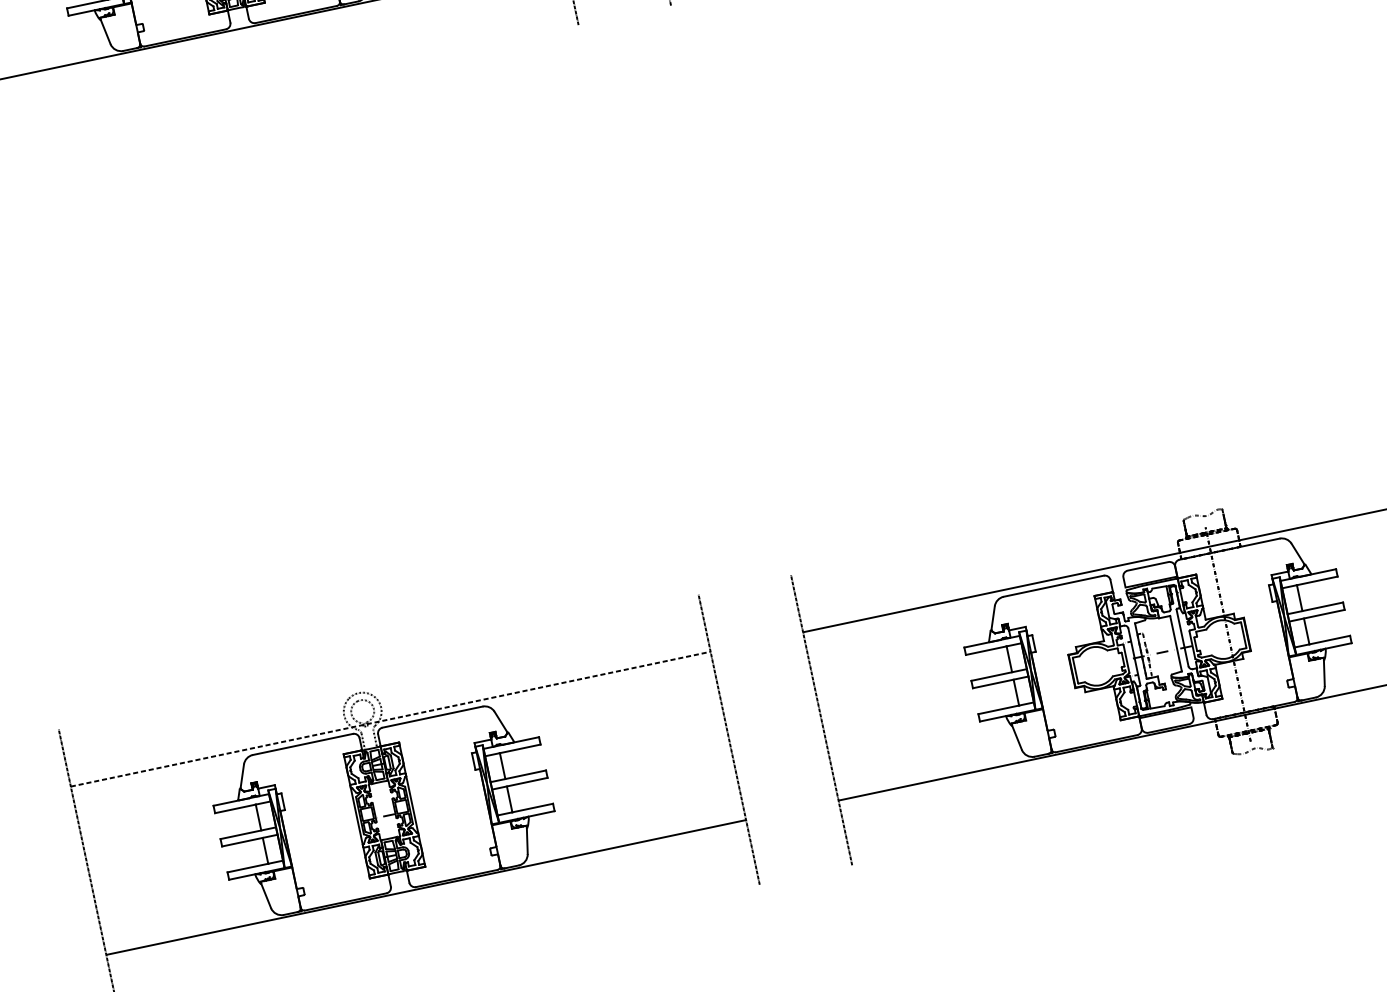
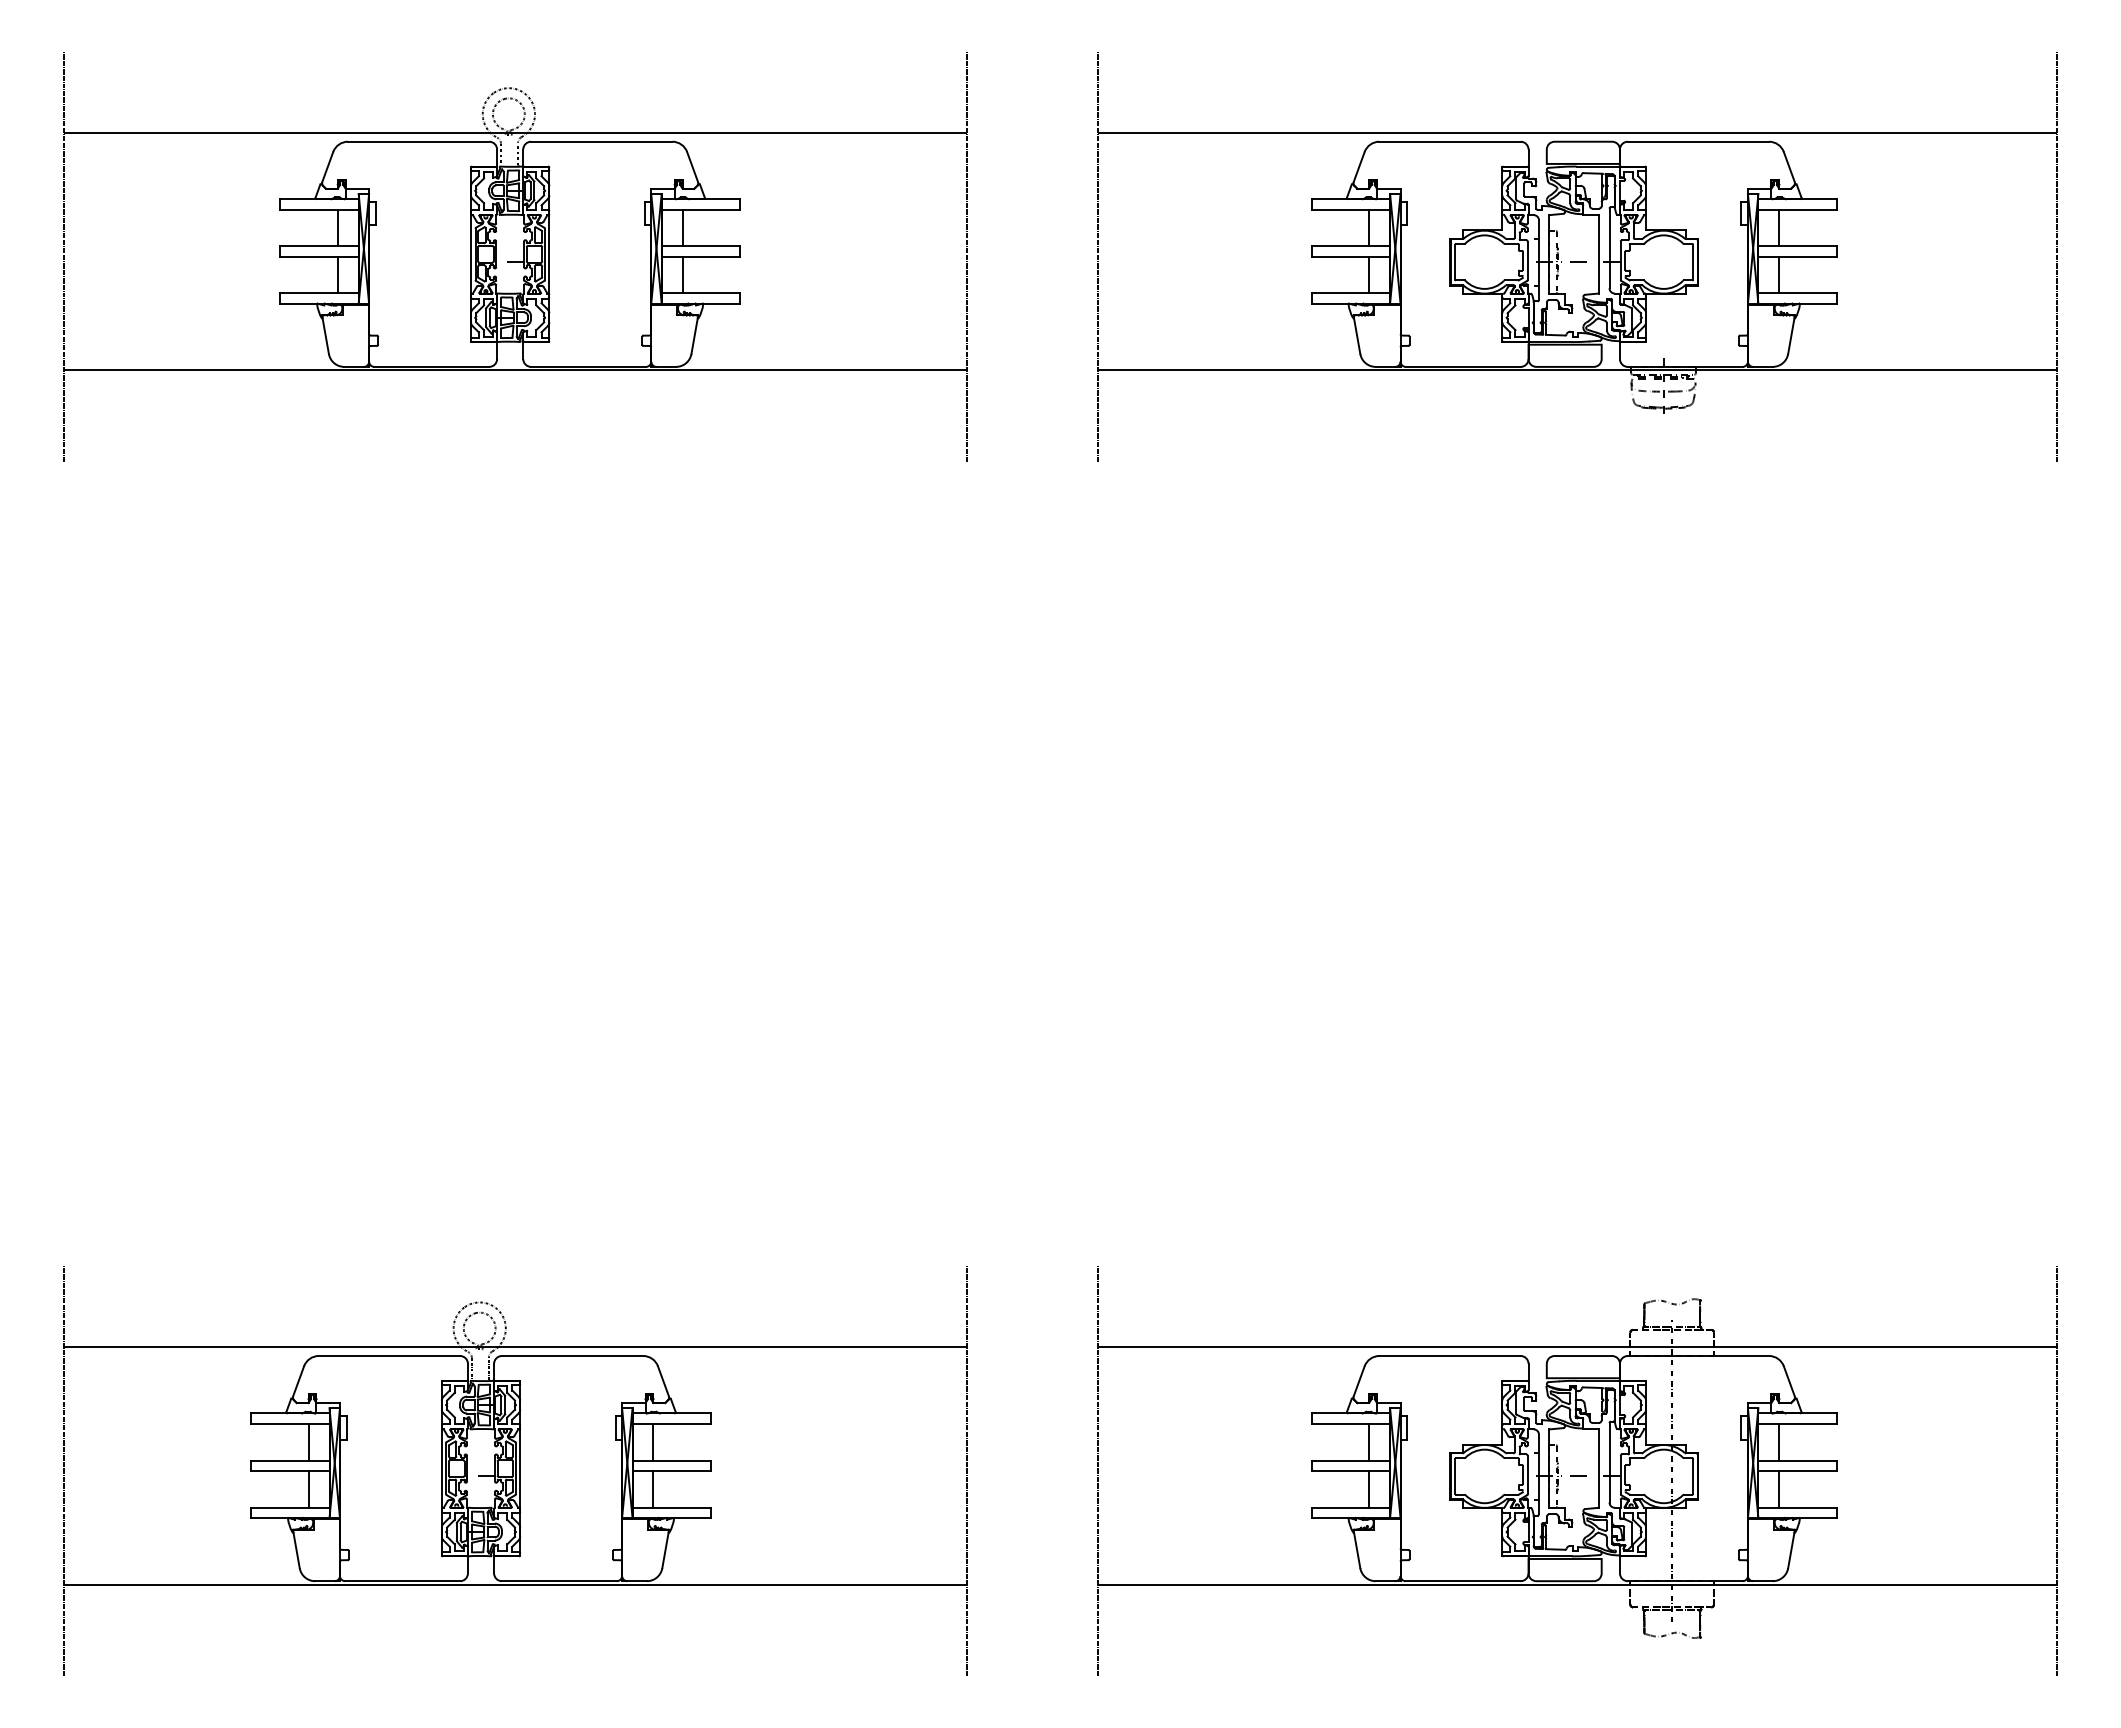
line: (390, 718) -> (515, 1346), dashed -> solid

